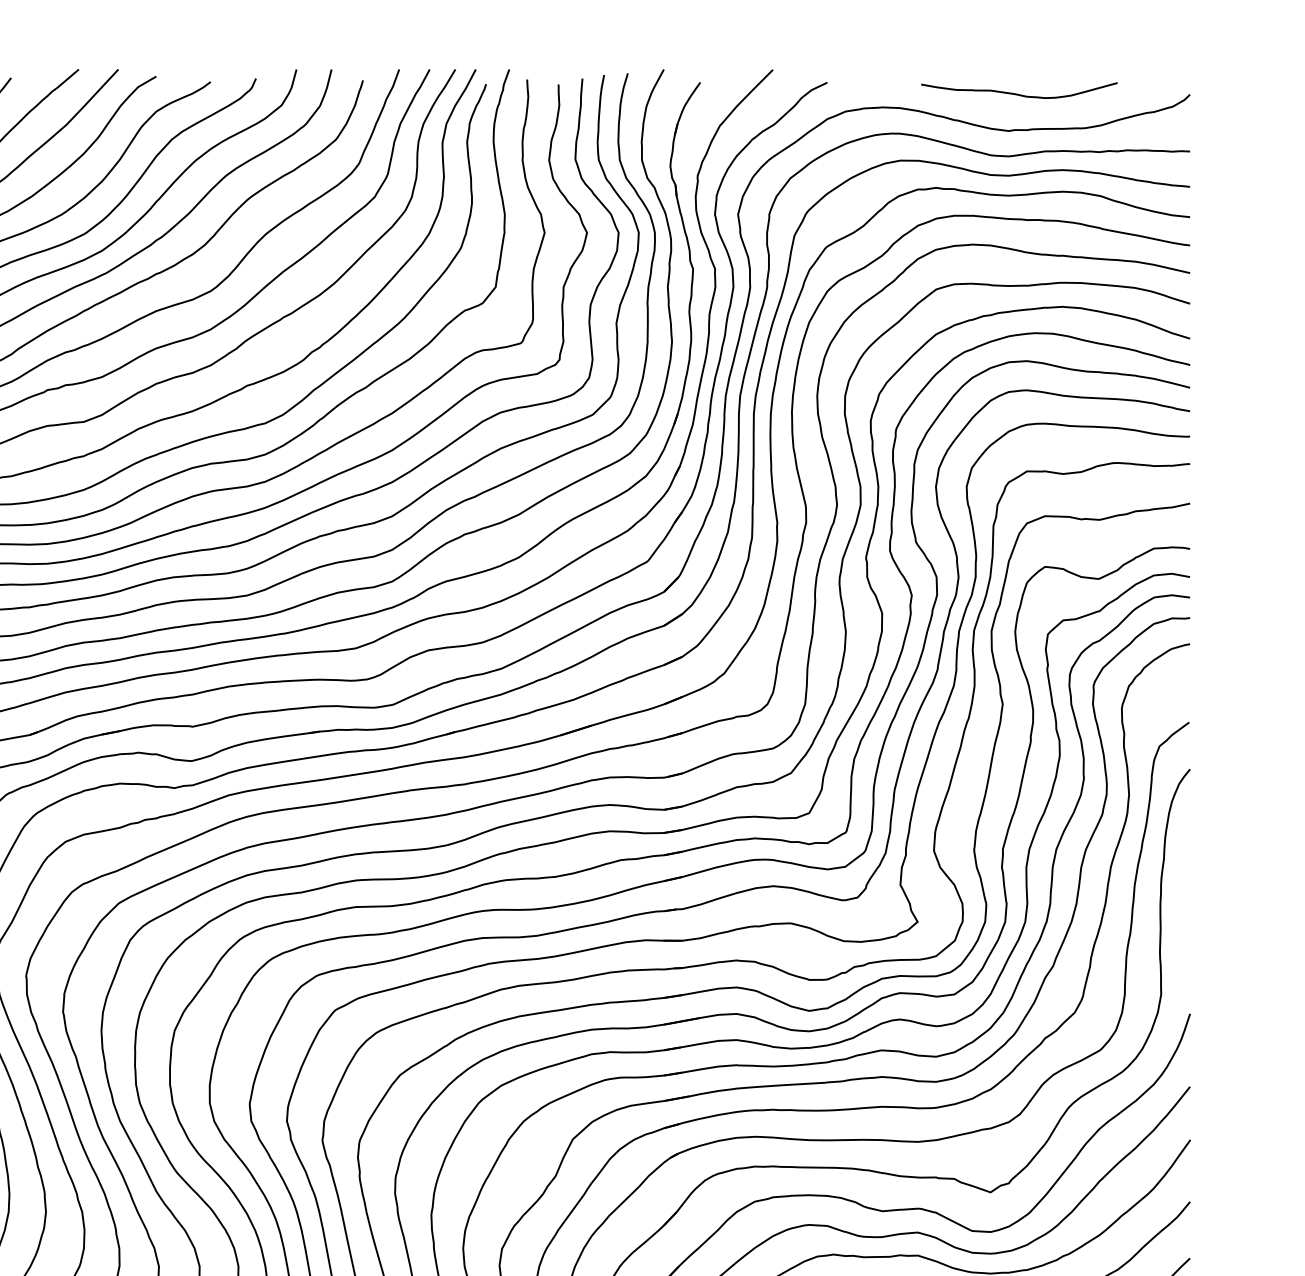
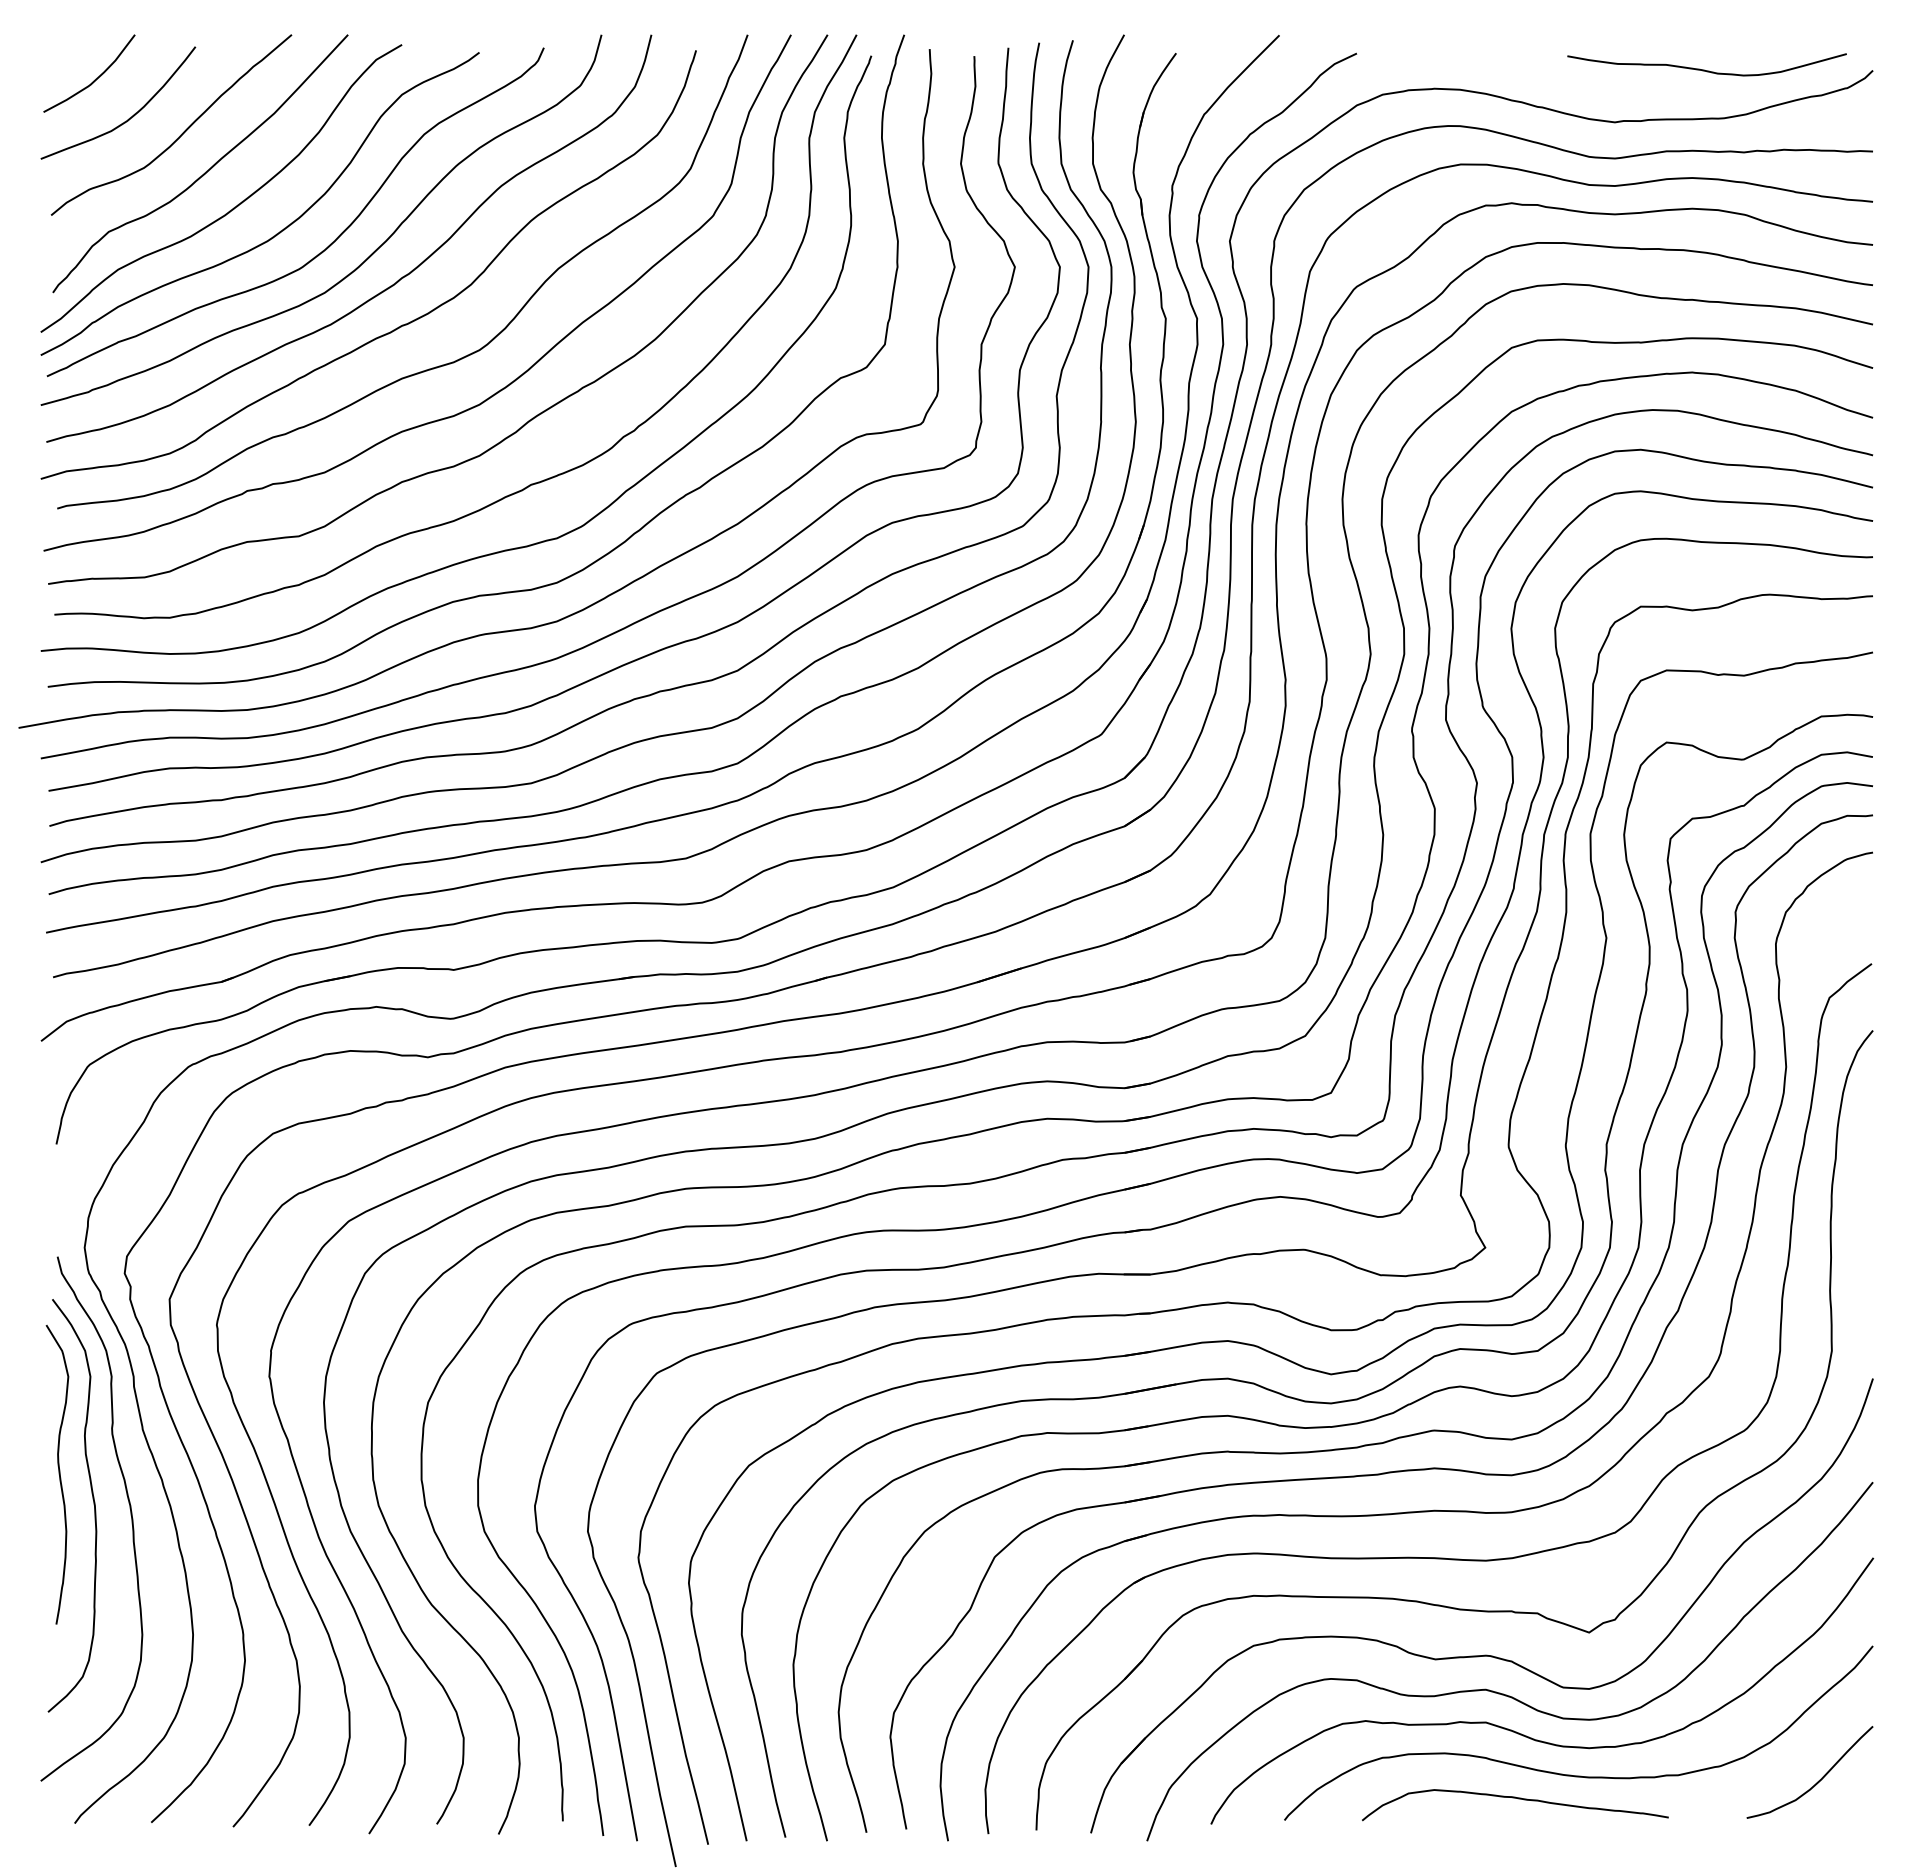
curve: (1017, 93) -> (1704, 69), moved

